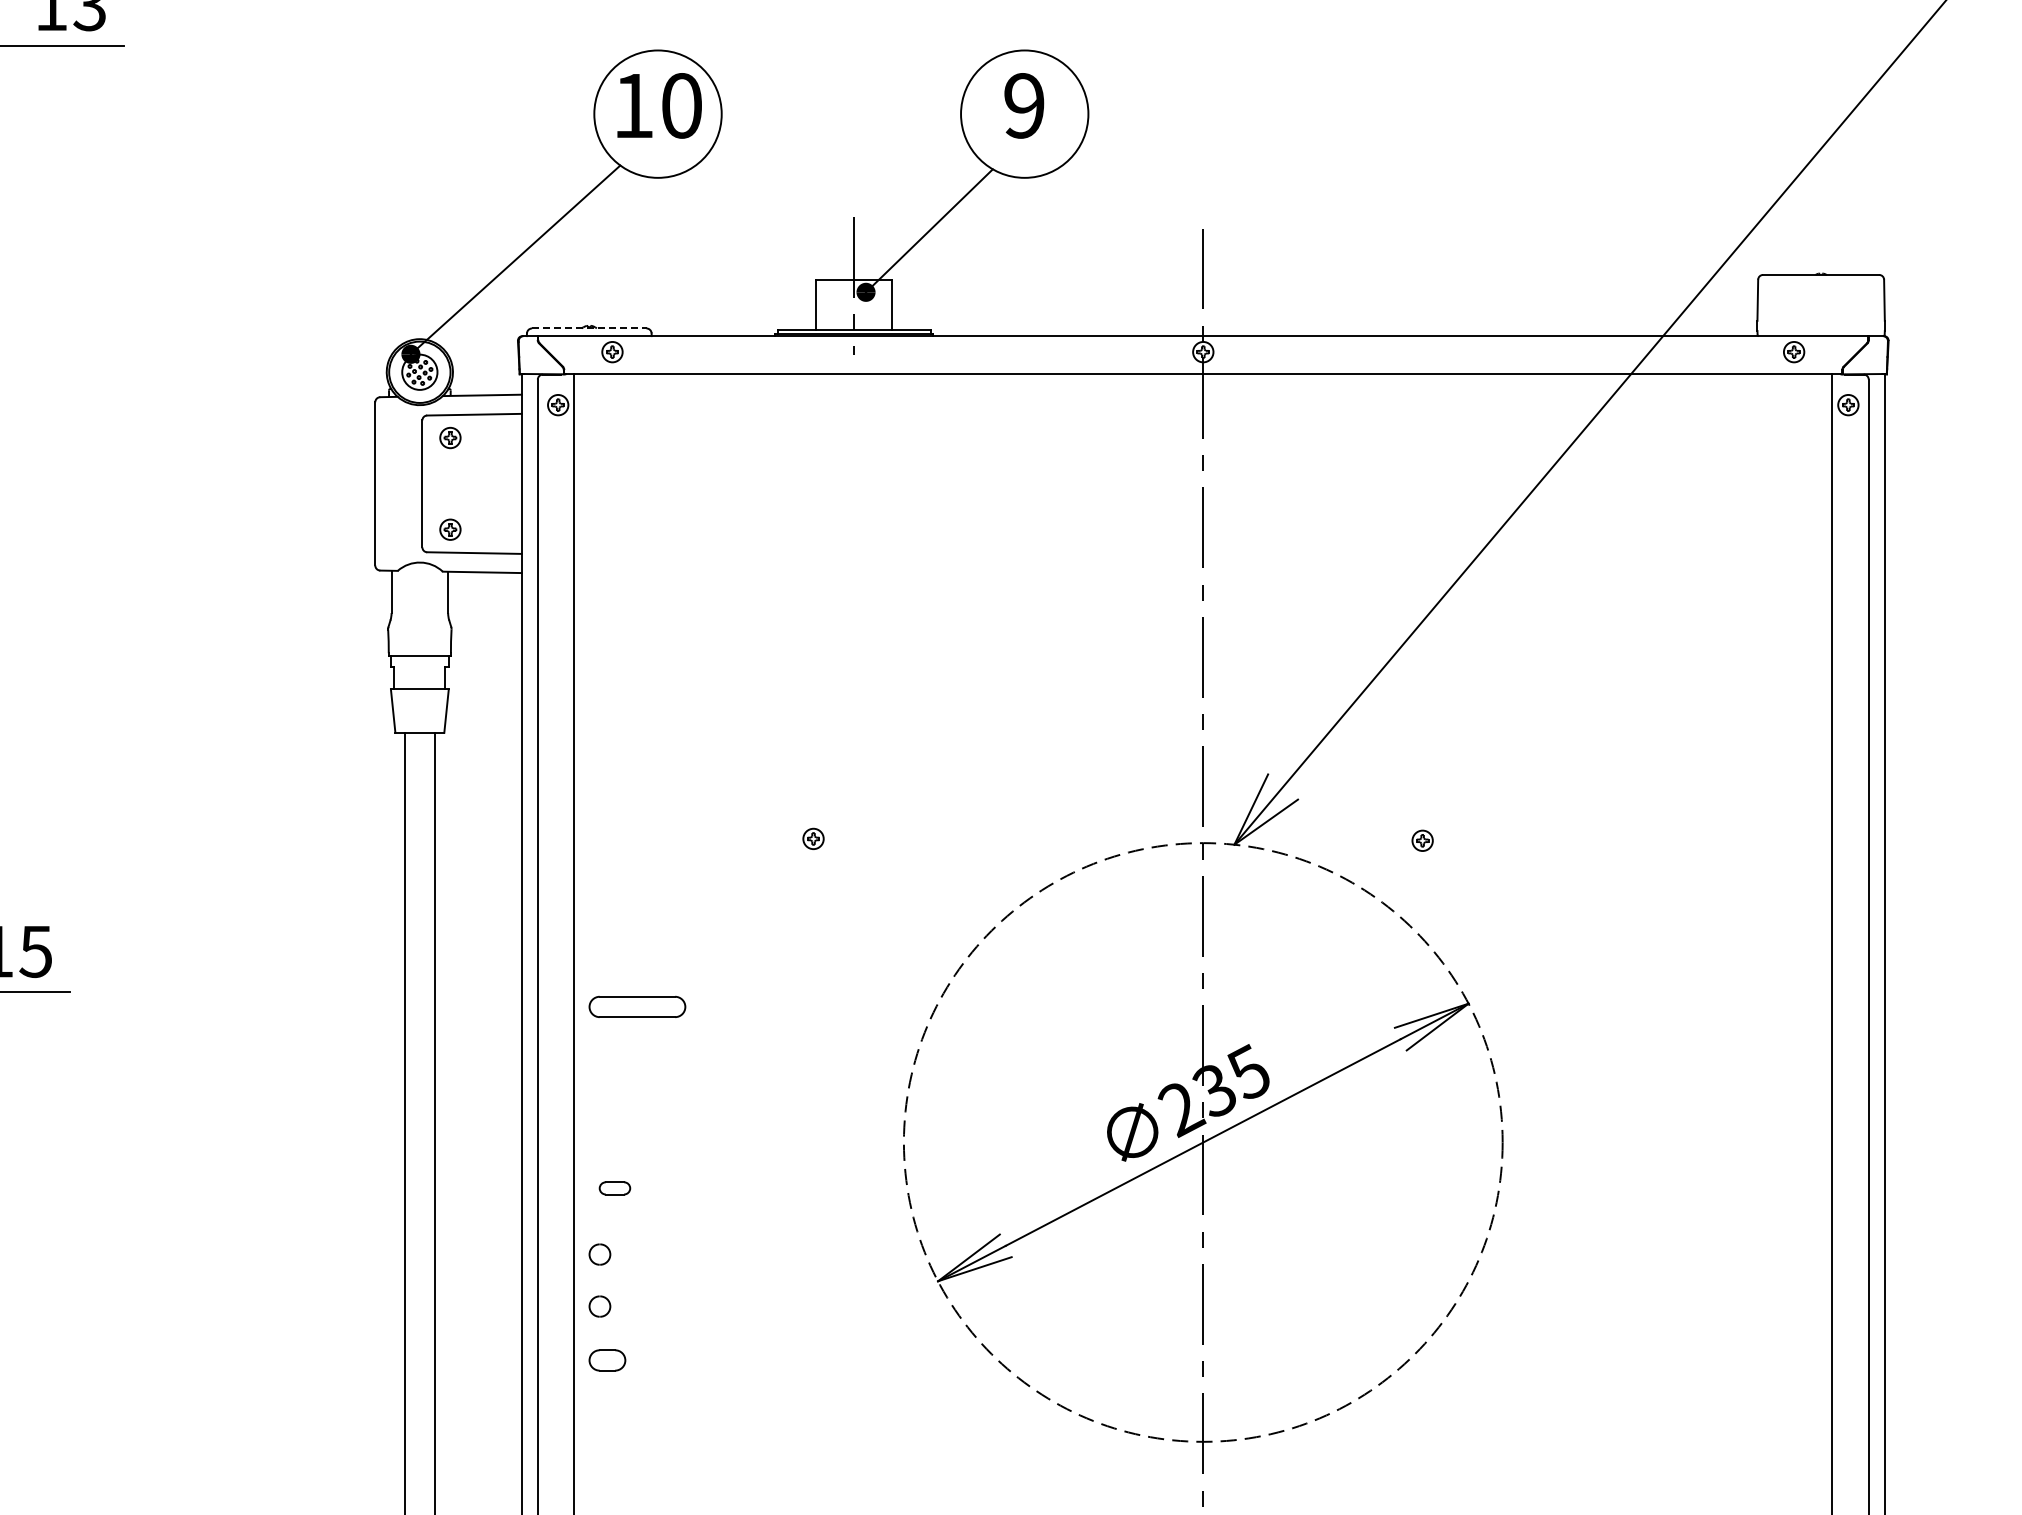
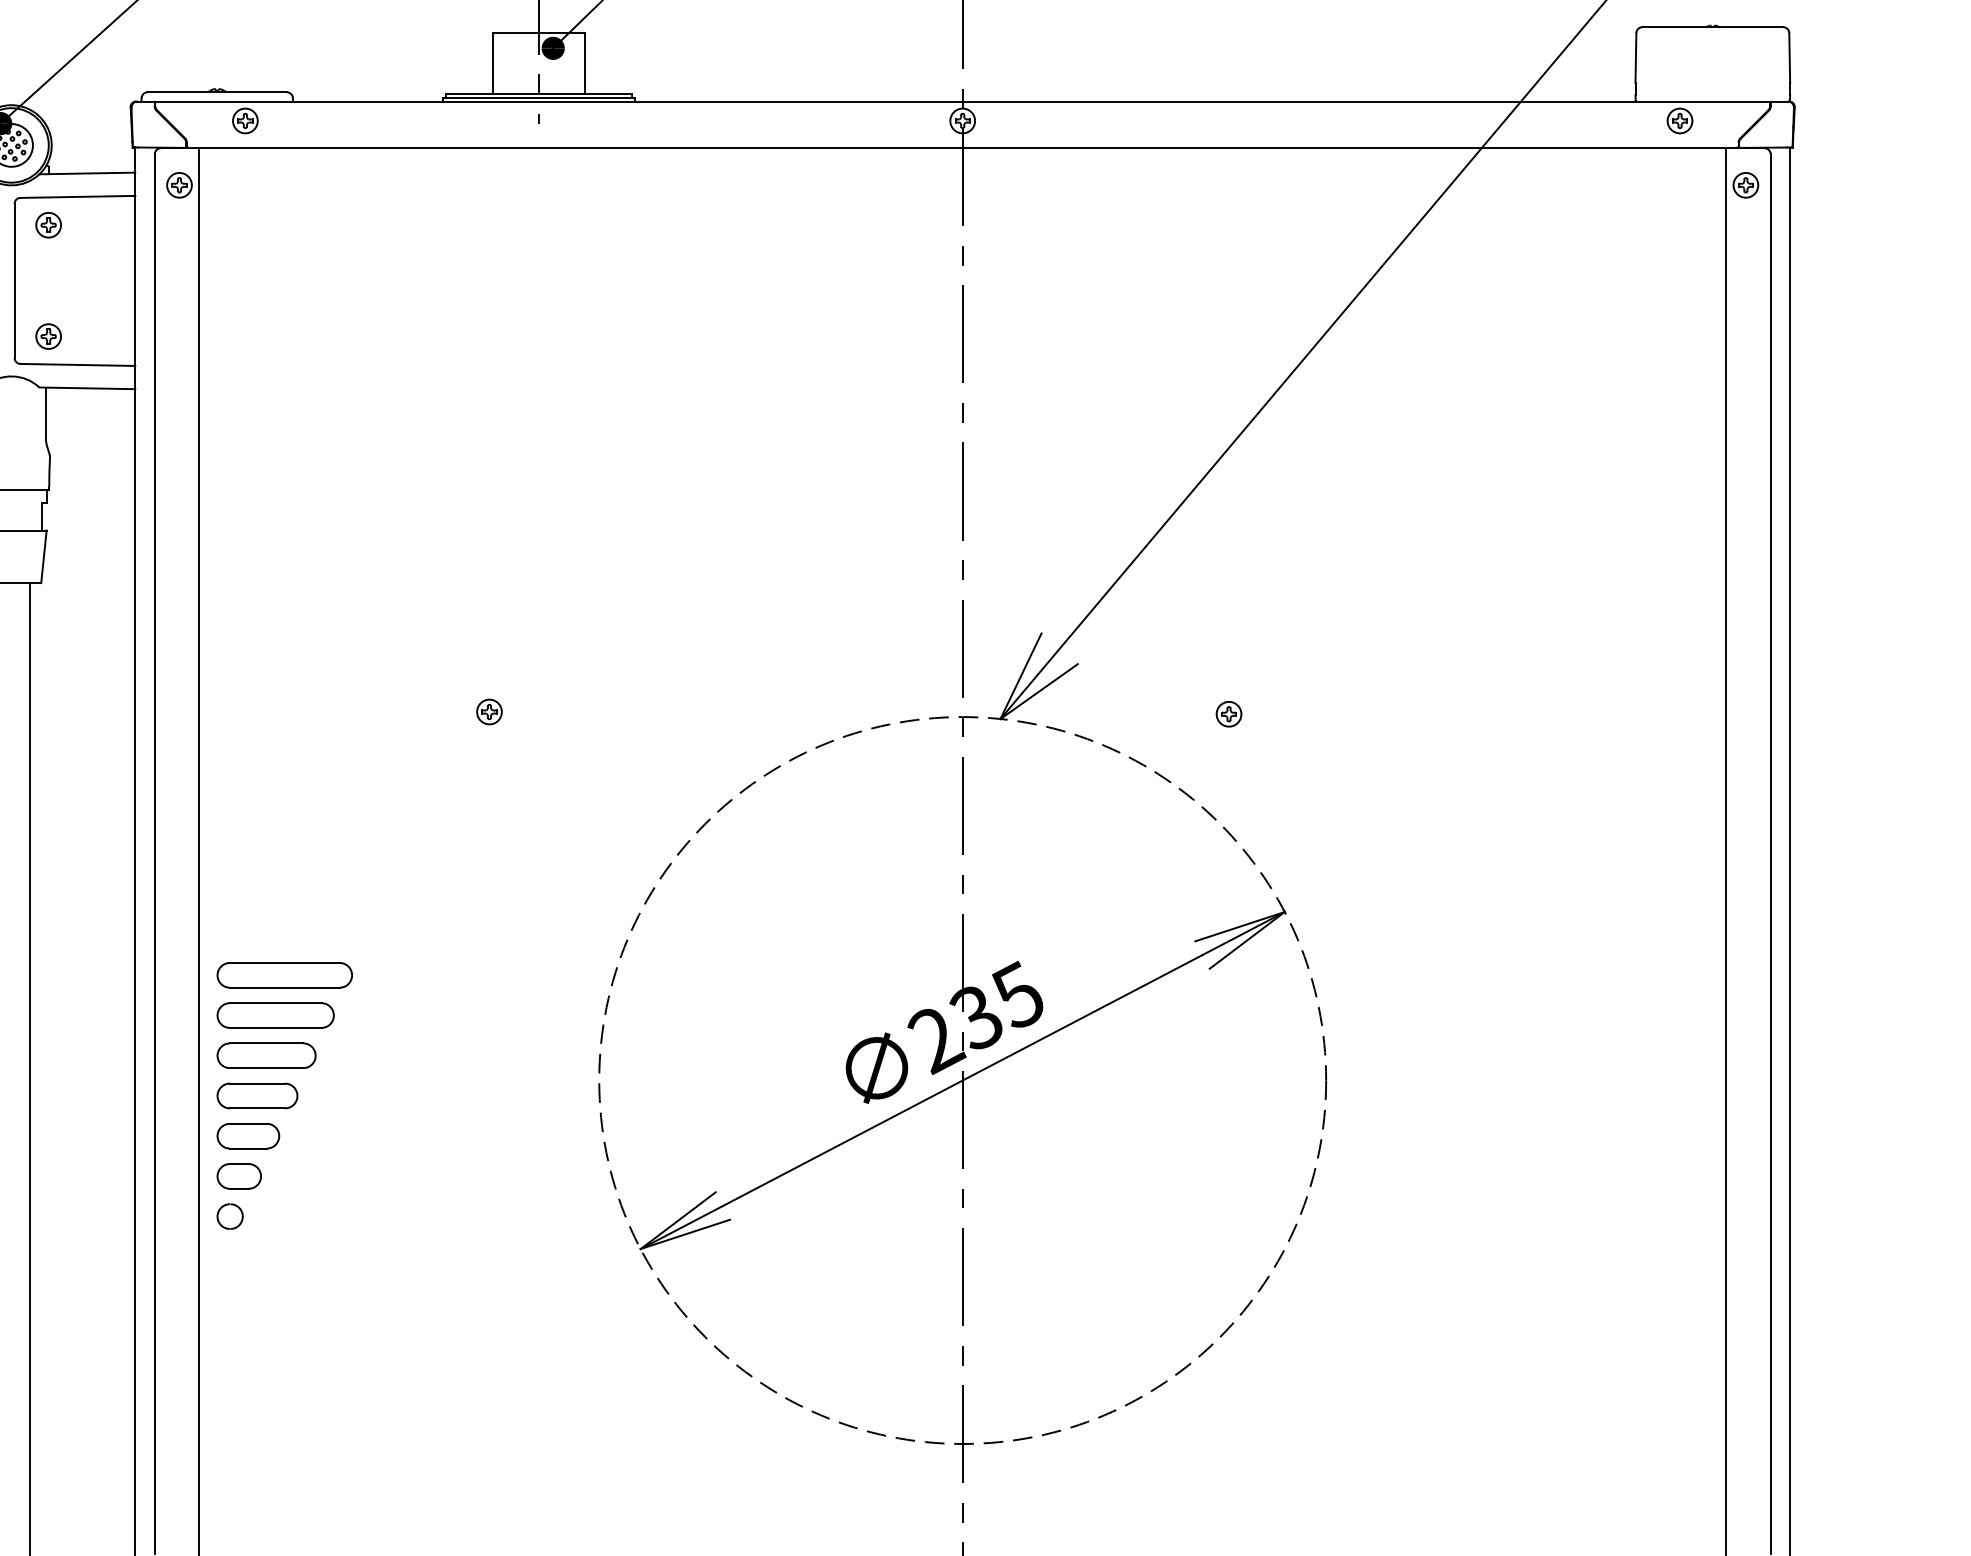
line: (589, 328) -> (217, 92), dashed -> solid
part: (637, 1006) -> (275, 1014), moved
part: (644, 1055) -> (284, 974), added
part: (629, 1122) -> (266, 1056), added
part: (622, 1155) -> (257, 1096), added
part: (614, 1188) -> (247, 1136), size x1.67
part: (599, 1306) -> (229, 1279), removed
part: (607, 1360) -> (239, 1176), moved

